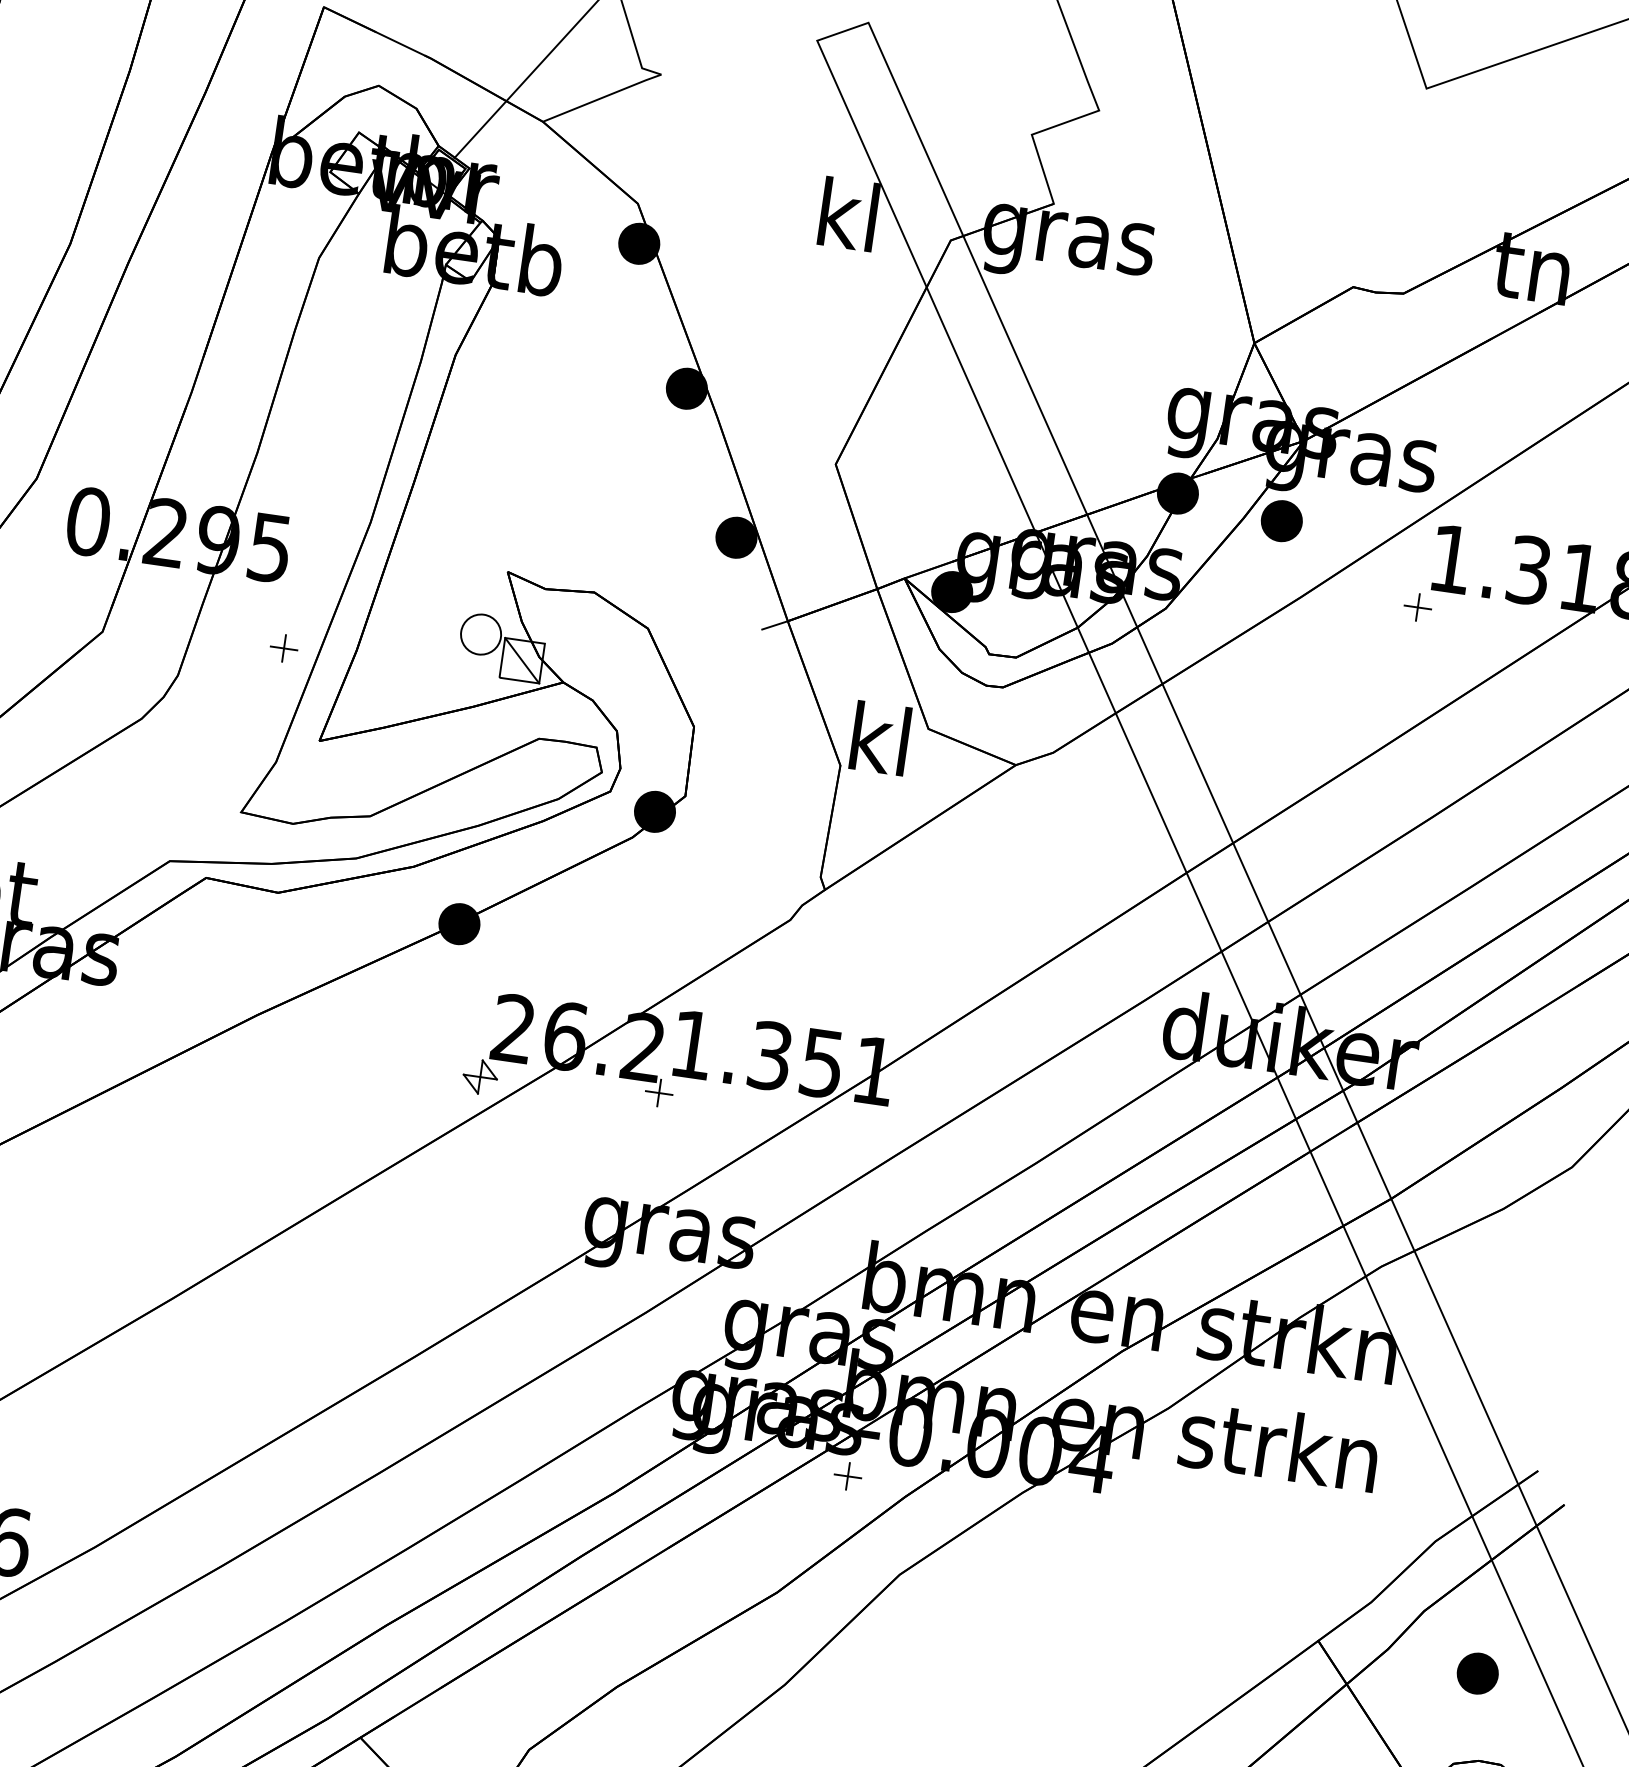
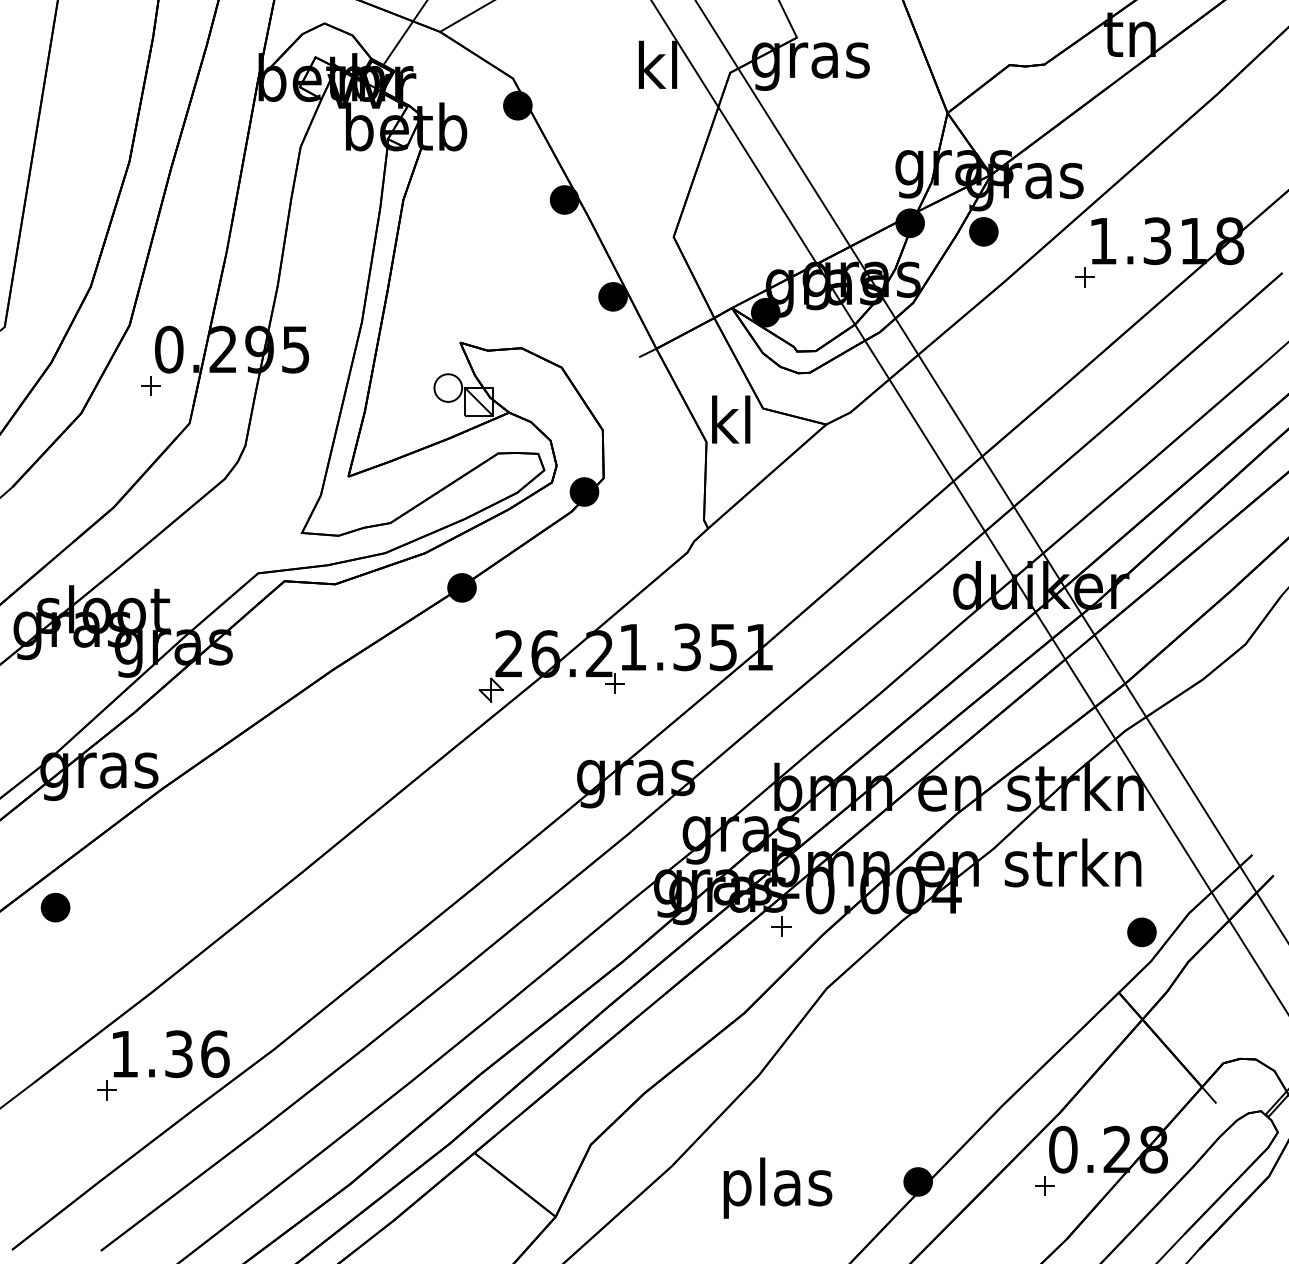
part: (283, 647) -> (150, 385), moved
part: (1477, 1673) -> (1141, 932), moved

